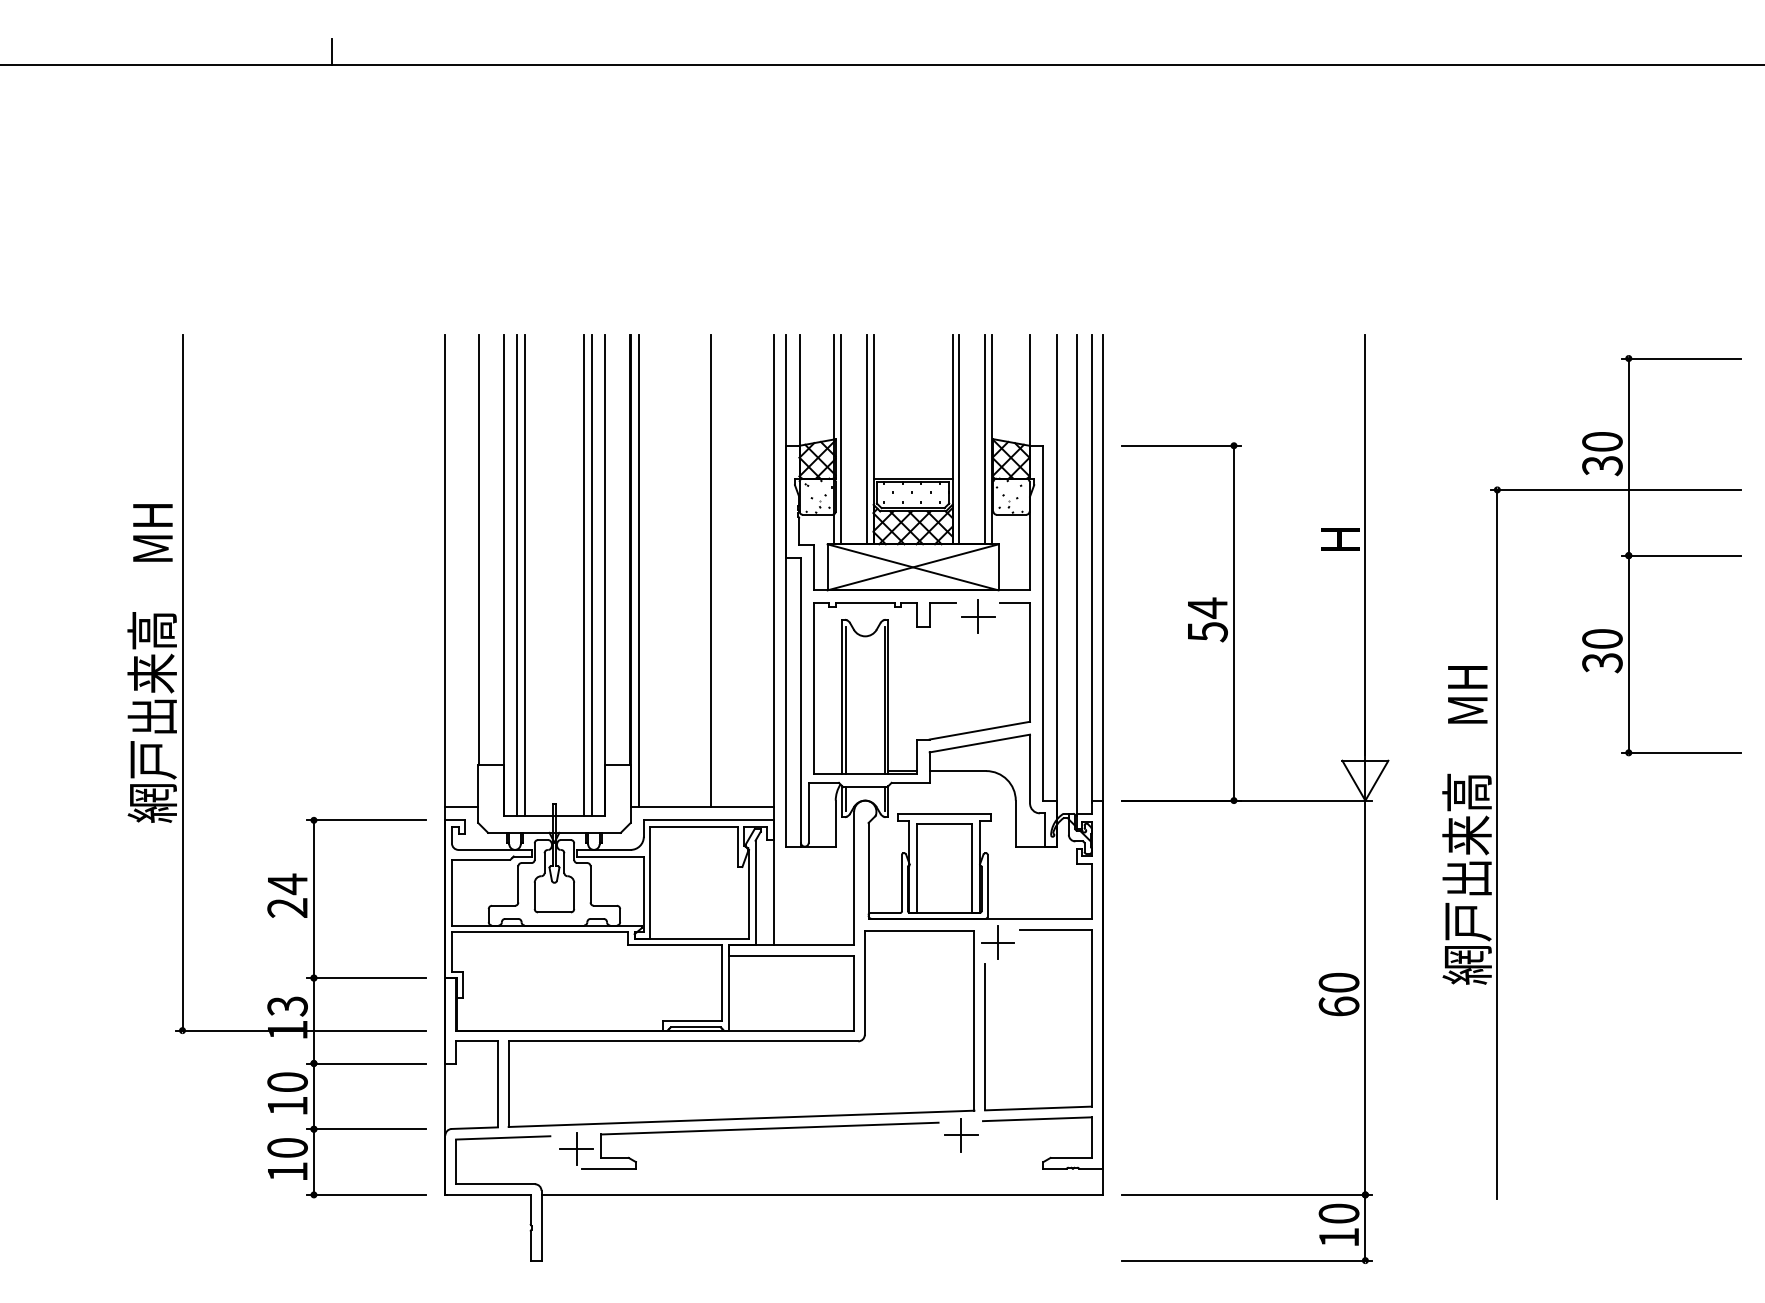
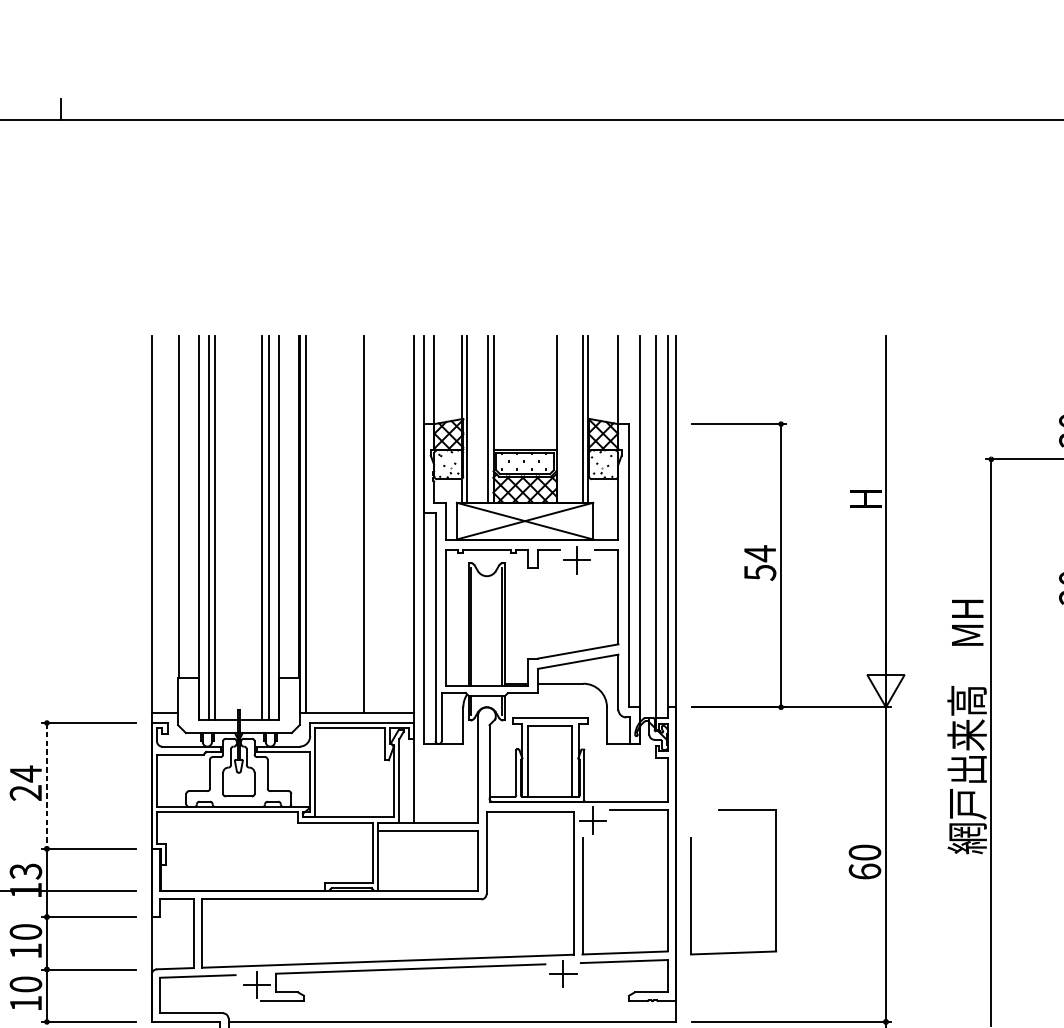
line: (959, 439) -> (562, 419), removed
line: (313, 899) -> (46, 786), solid -> dashed
part: (1121, 1020) -> (691, 882), added

